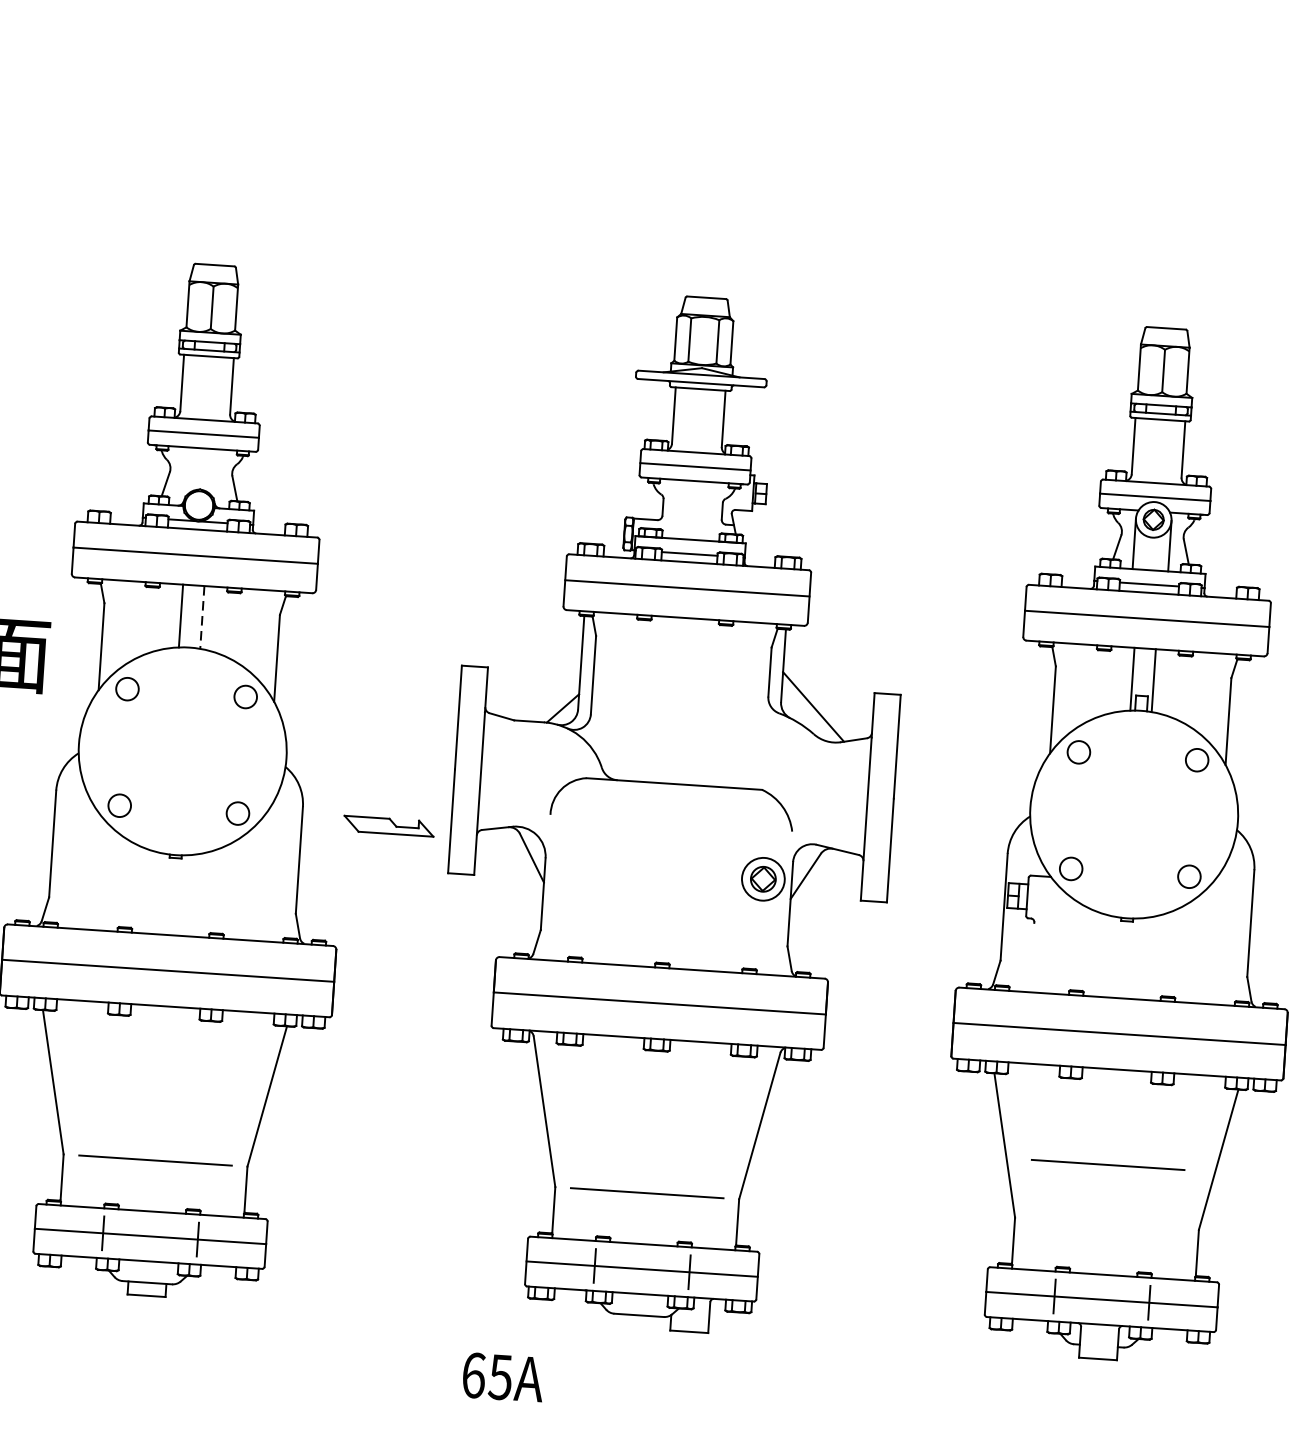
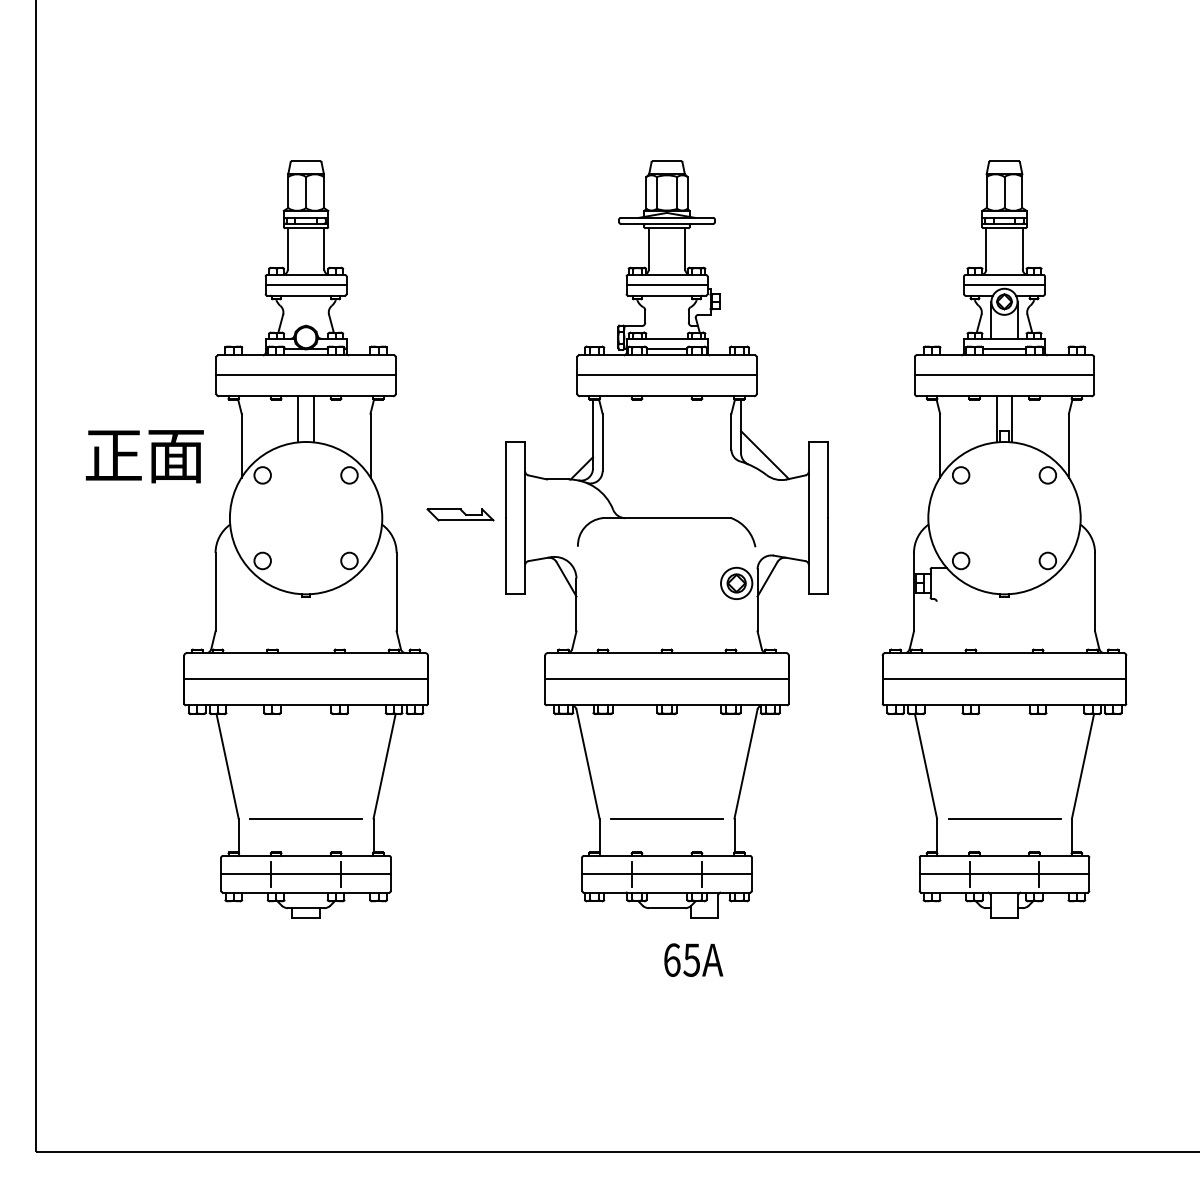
line: (201, 617) -> (313, 419), dashed -> solid
part: (389, 825) -> (460, 514), moved
line: (1108, 1164) -> (1004, 818), moved
text: (502, 1376) -> (693, 959), moved

